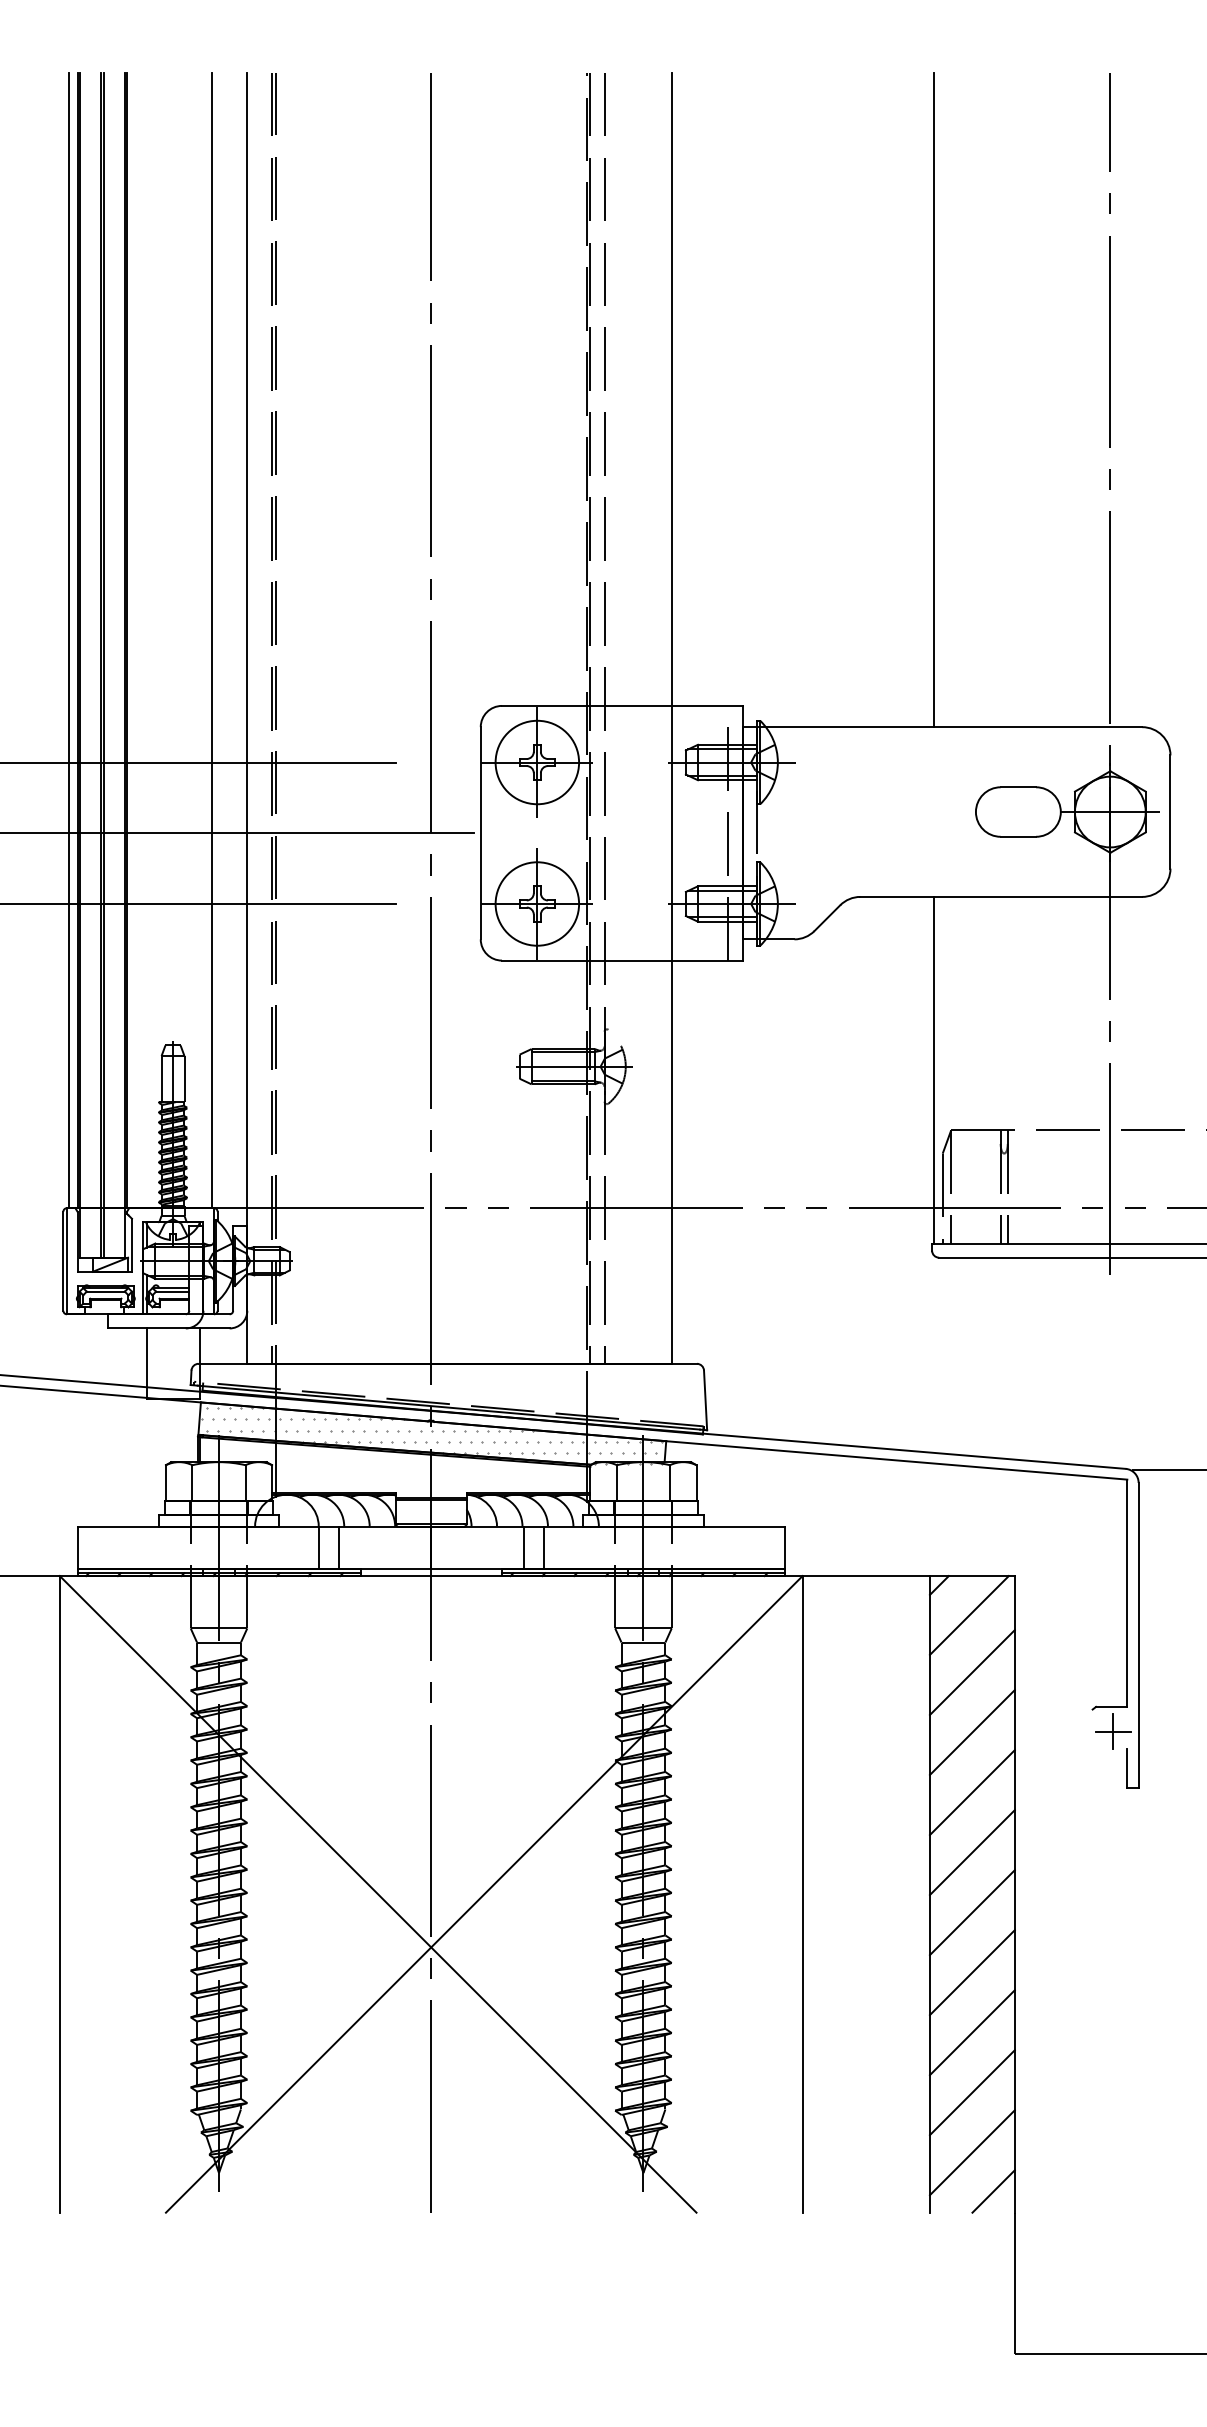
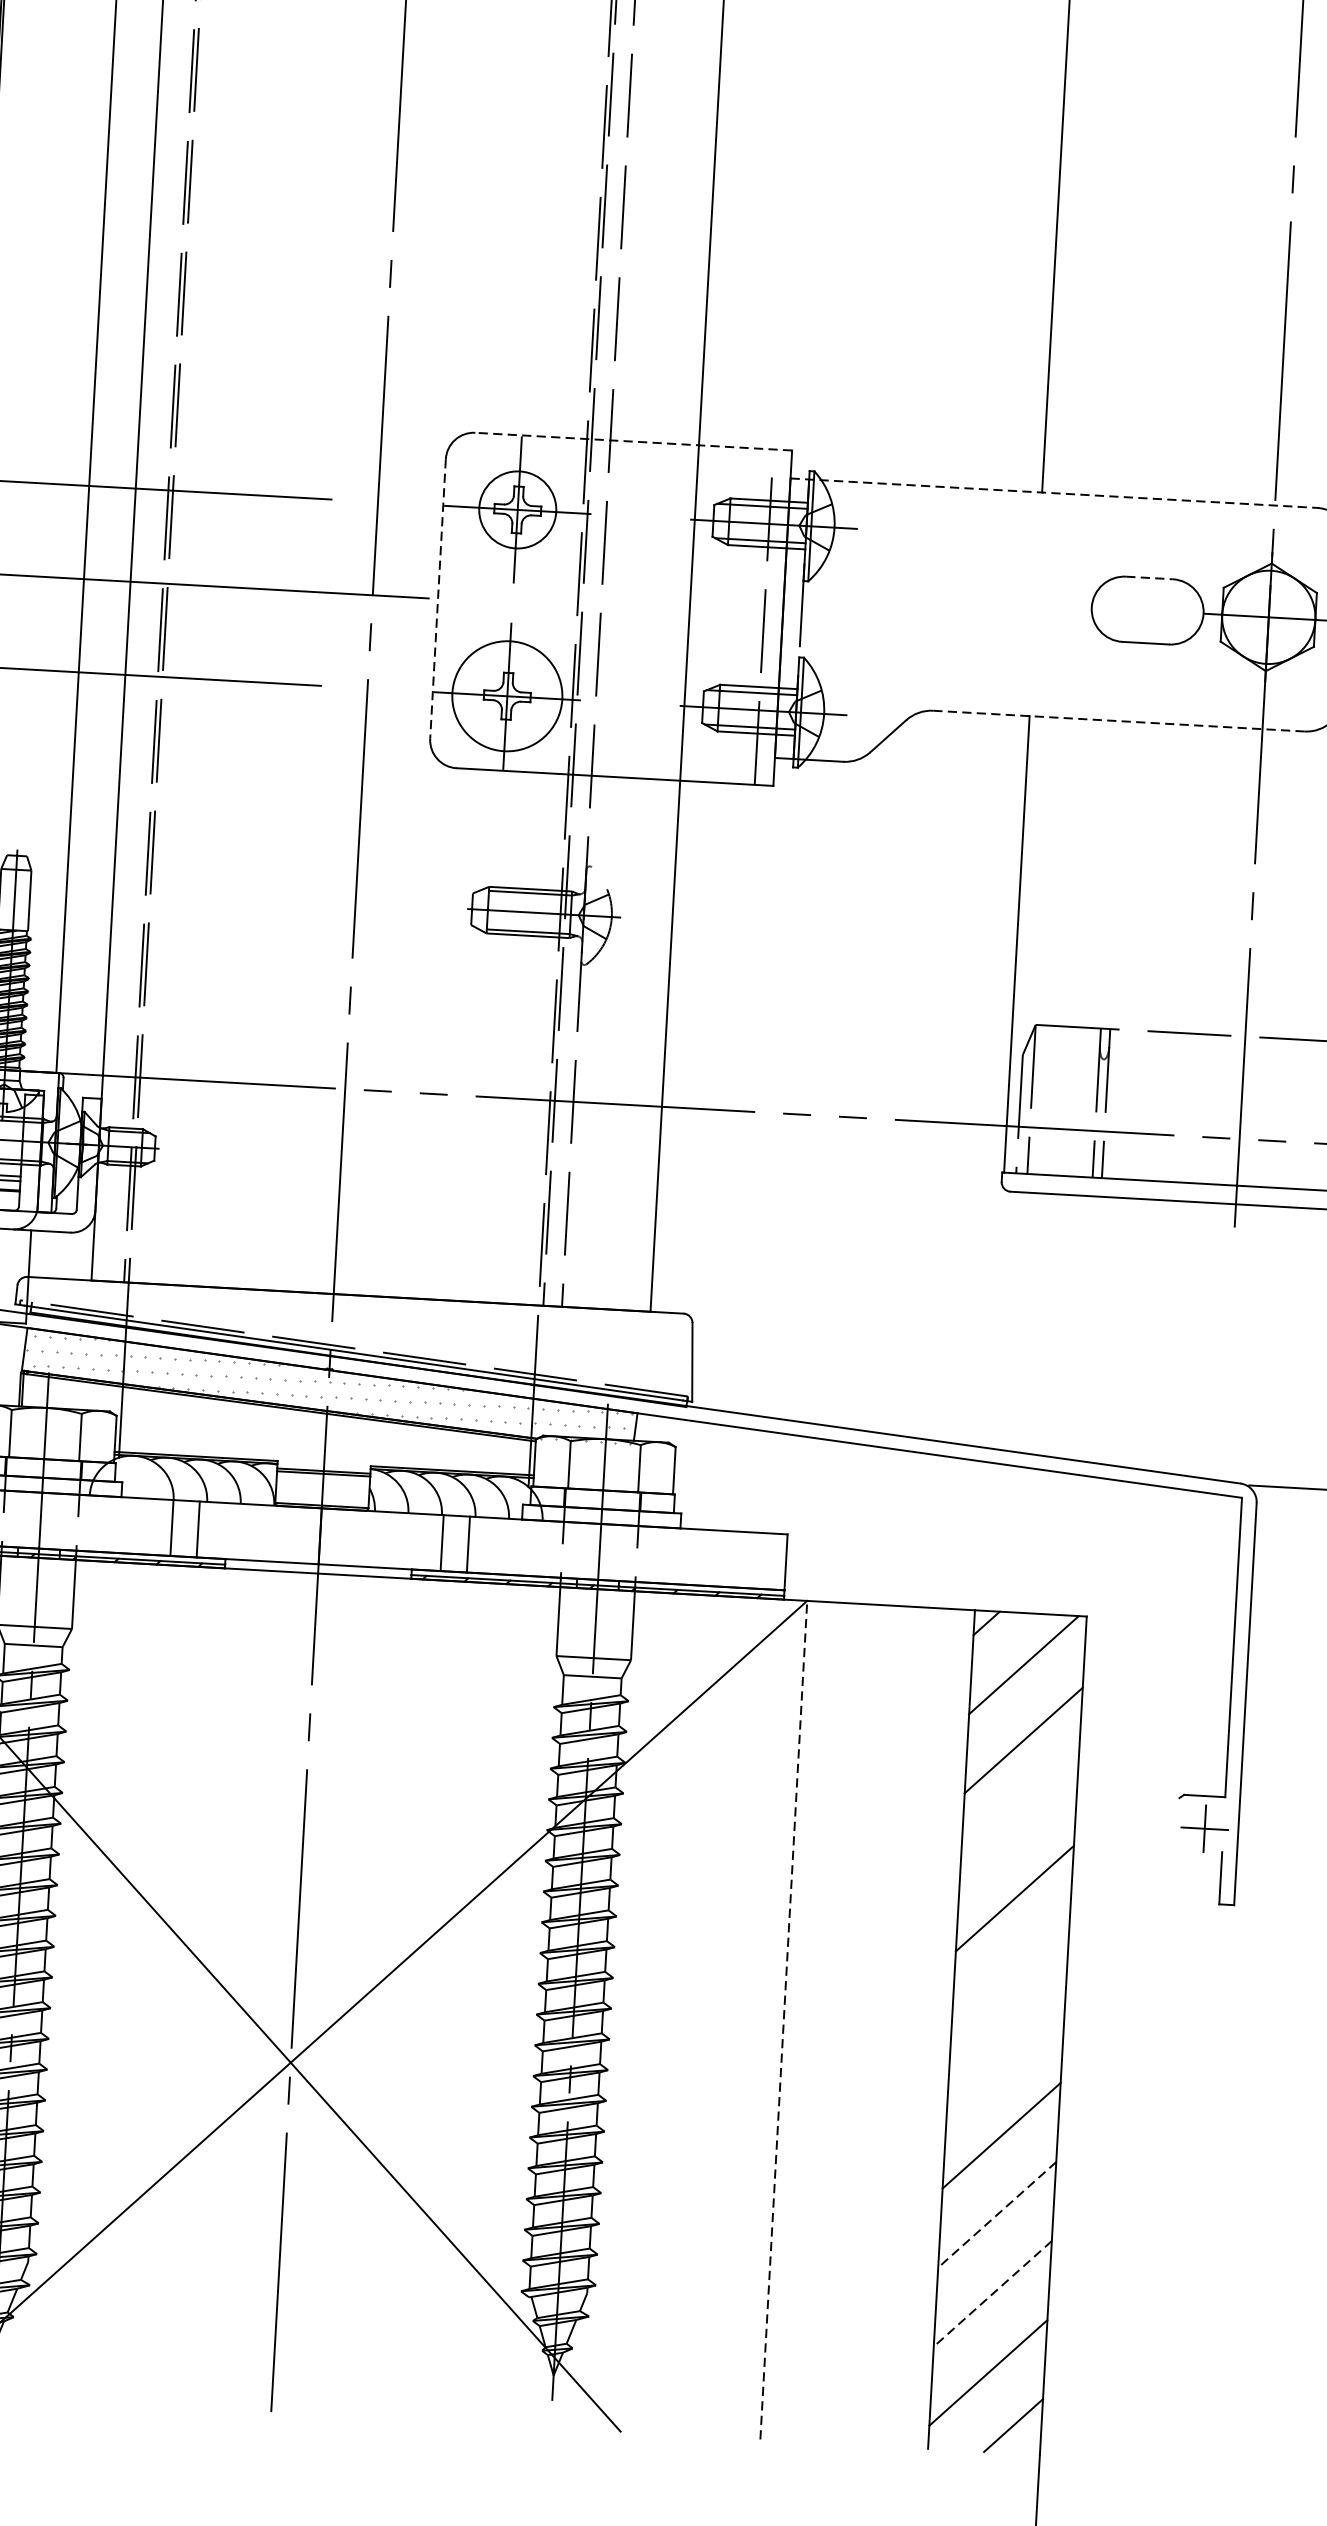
line: (621, 705) -> (632, 441), solid -> dashed
line: (942, 727) -> (1053, 493), solid -> dashed
circle: (537, 762) -> (517, 509), size x0.7
line: (1018, 787) -> (1149, 578), solid -> dashed
line: (480, 833) -> (437, 599), solid -> dashed
line: (1001, 896) -> (1119, 720), solid -> dashed
line: (971, 1732) -> (1018, 1819), removed
line: (971, 1852) -> (1009, 1977), removed
line: (802, 1893) -> (783, 2019), solid -> dashed
line: (971, 1912) -> (1004, 2056), removed
line: (972, 2033) -> (997, 2215), solid -> dashed
line: (972, 2093) -> (992, 2294), solid -> dashed

